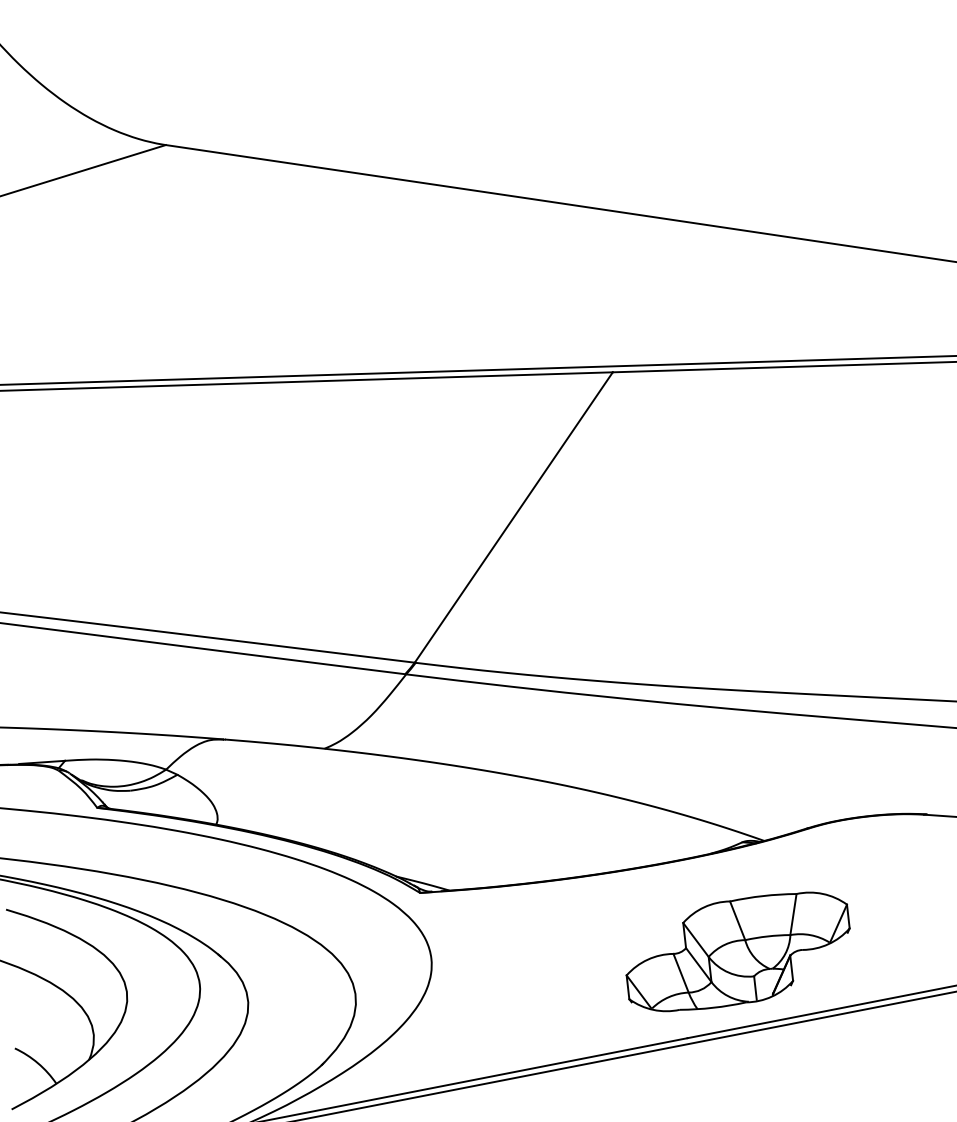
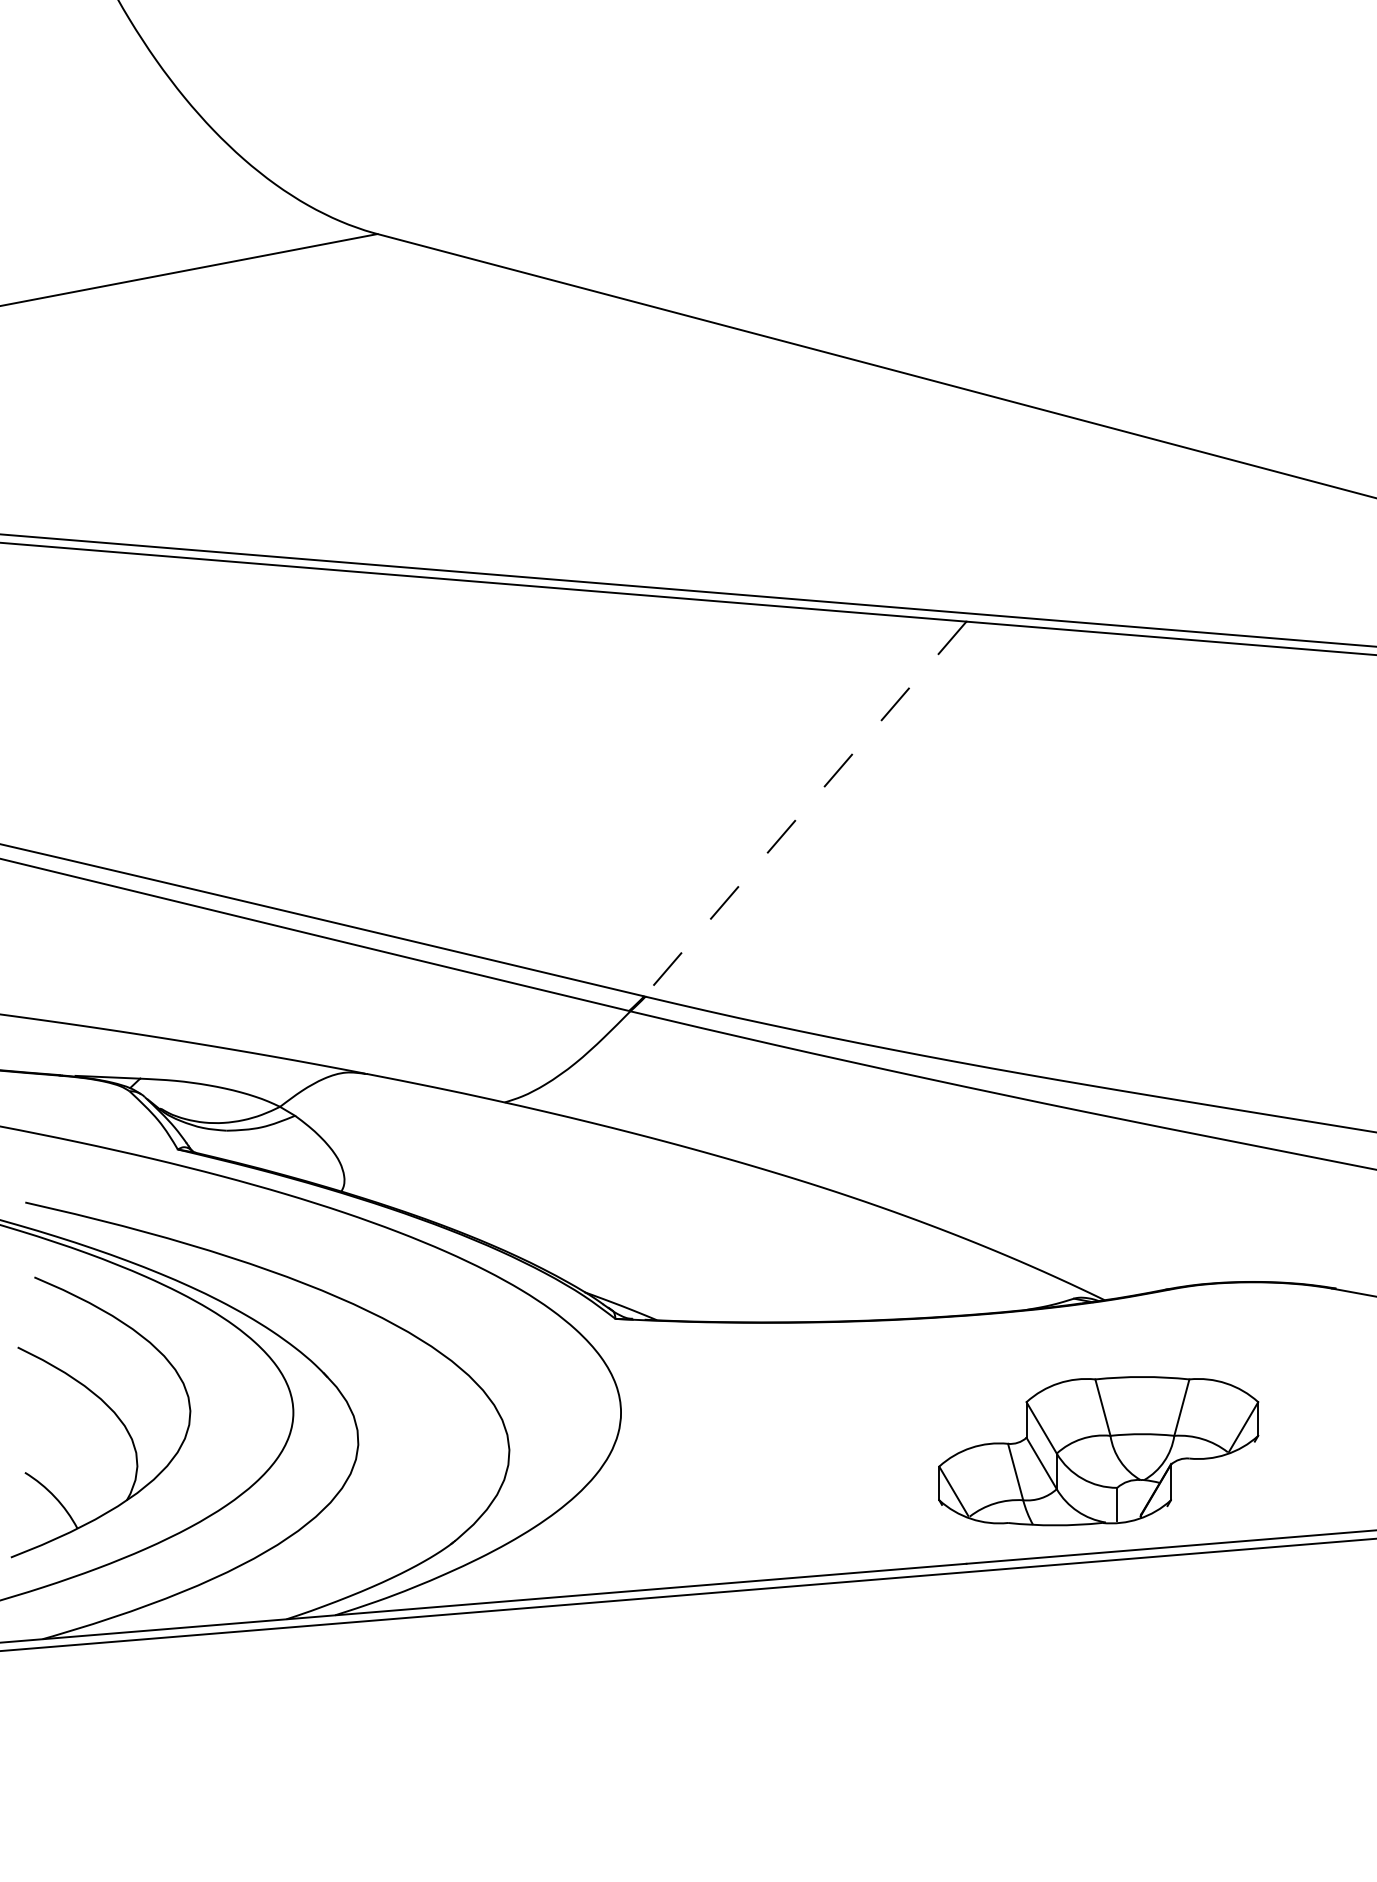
line: (513, 517) -> (805, 809), solid -> dashed
part: (738, 952) -> (1098, 1451), moved

